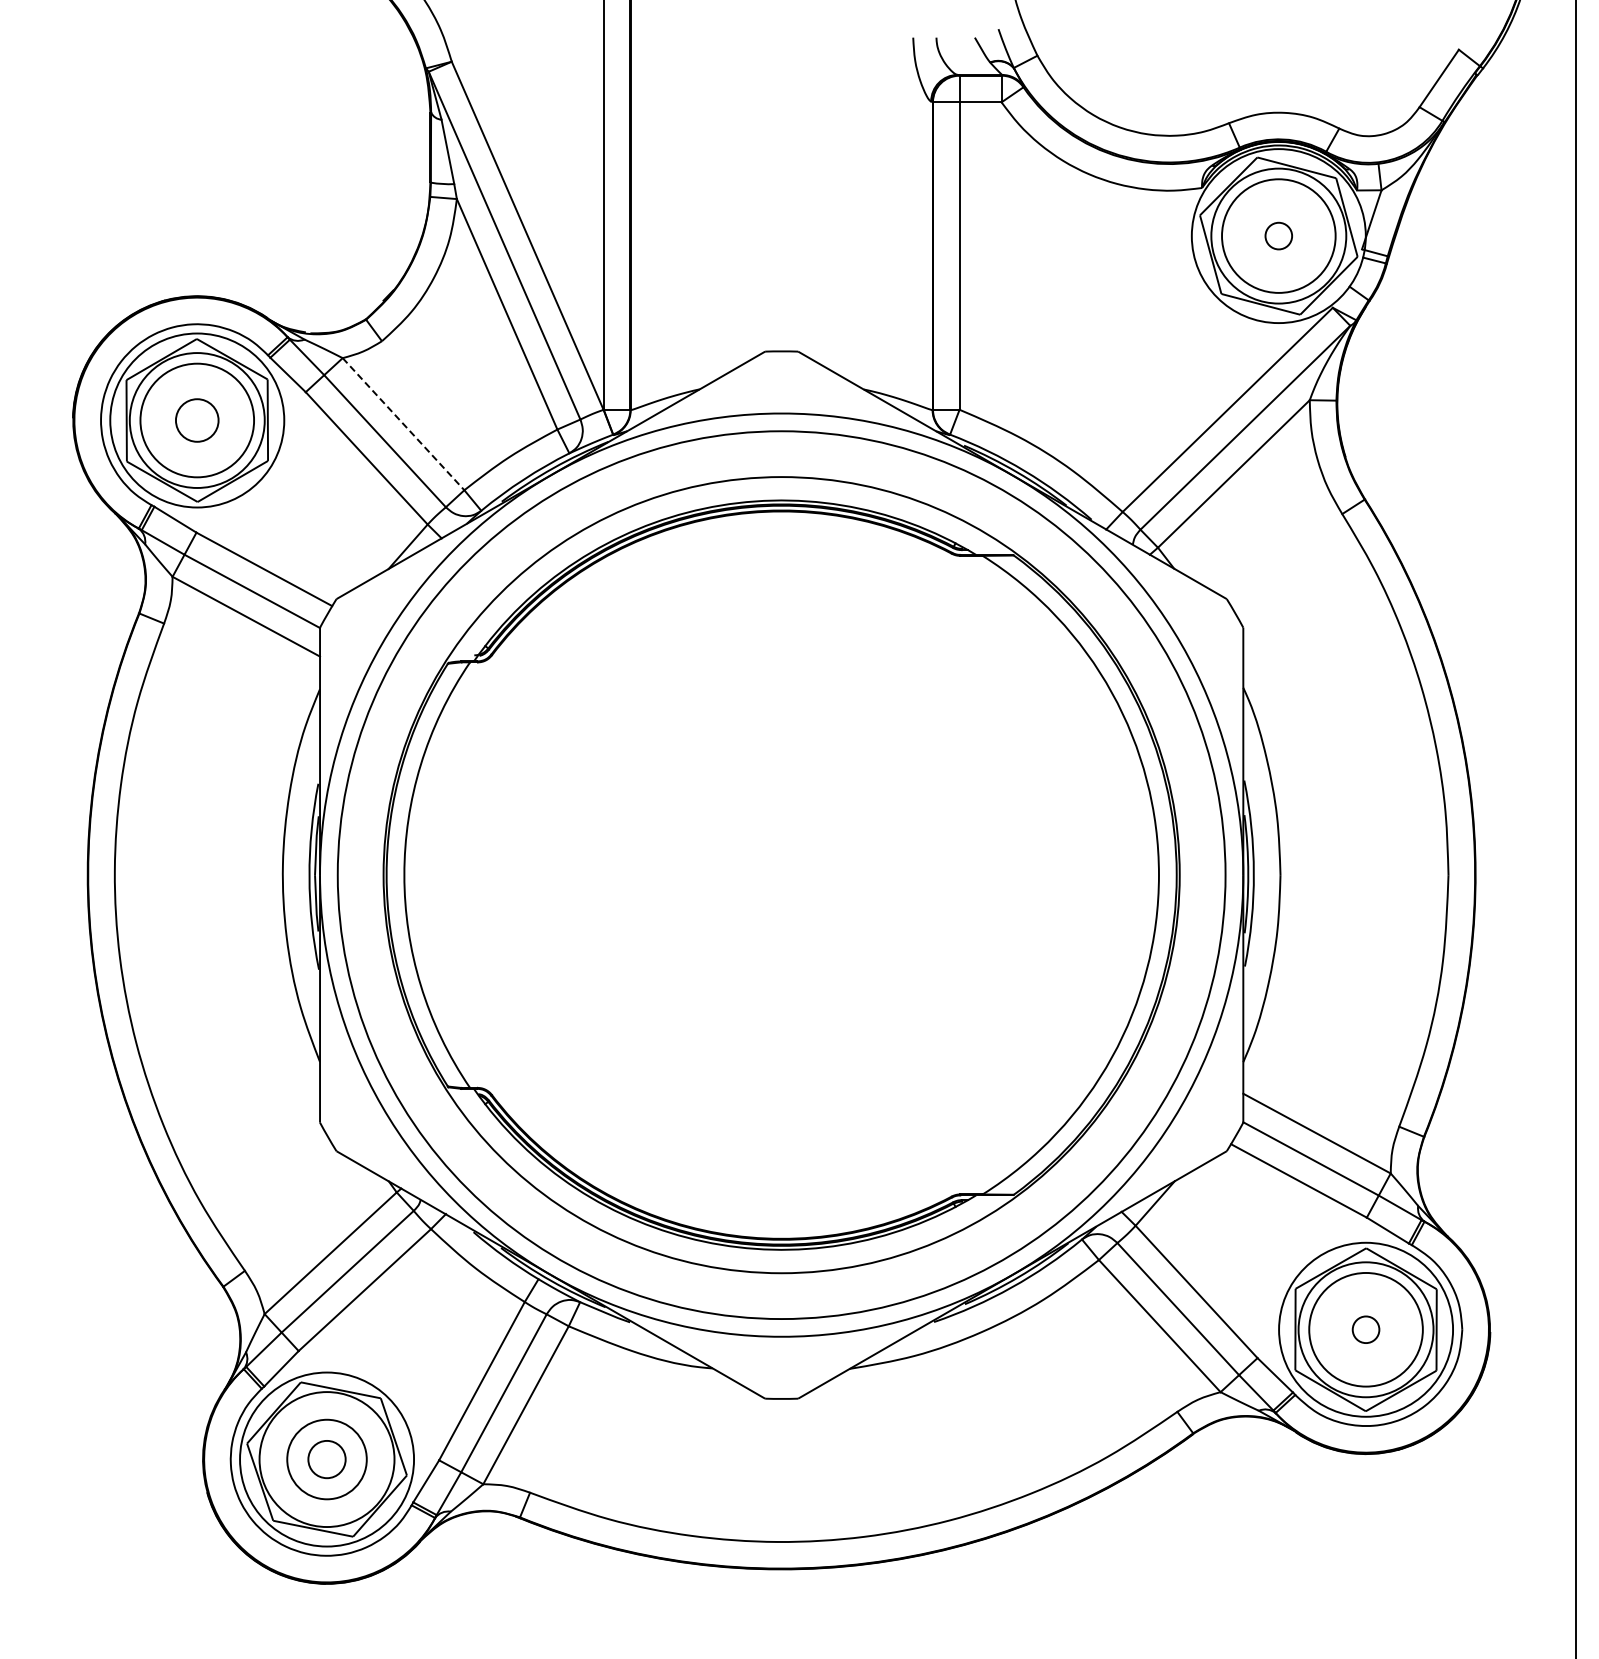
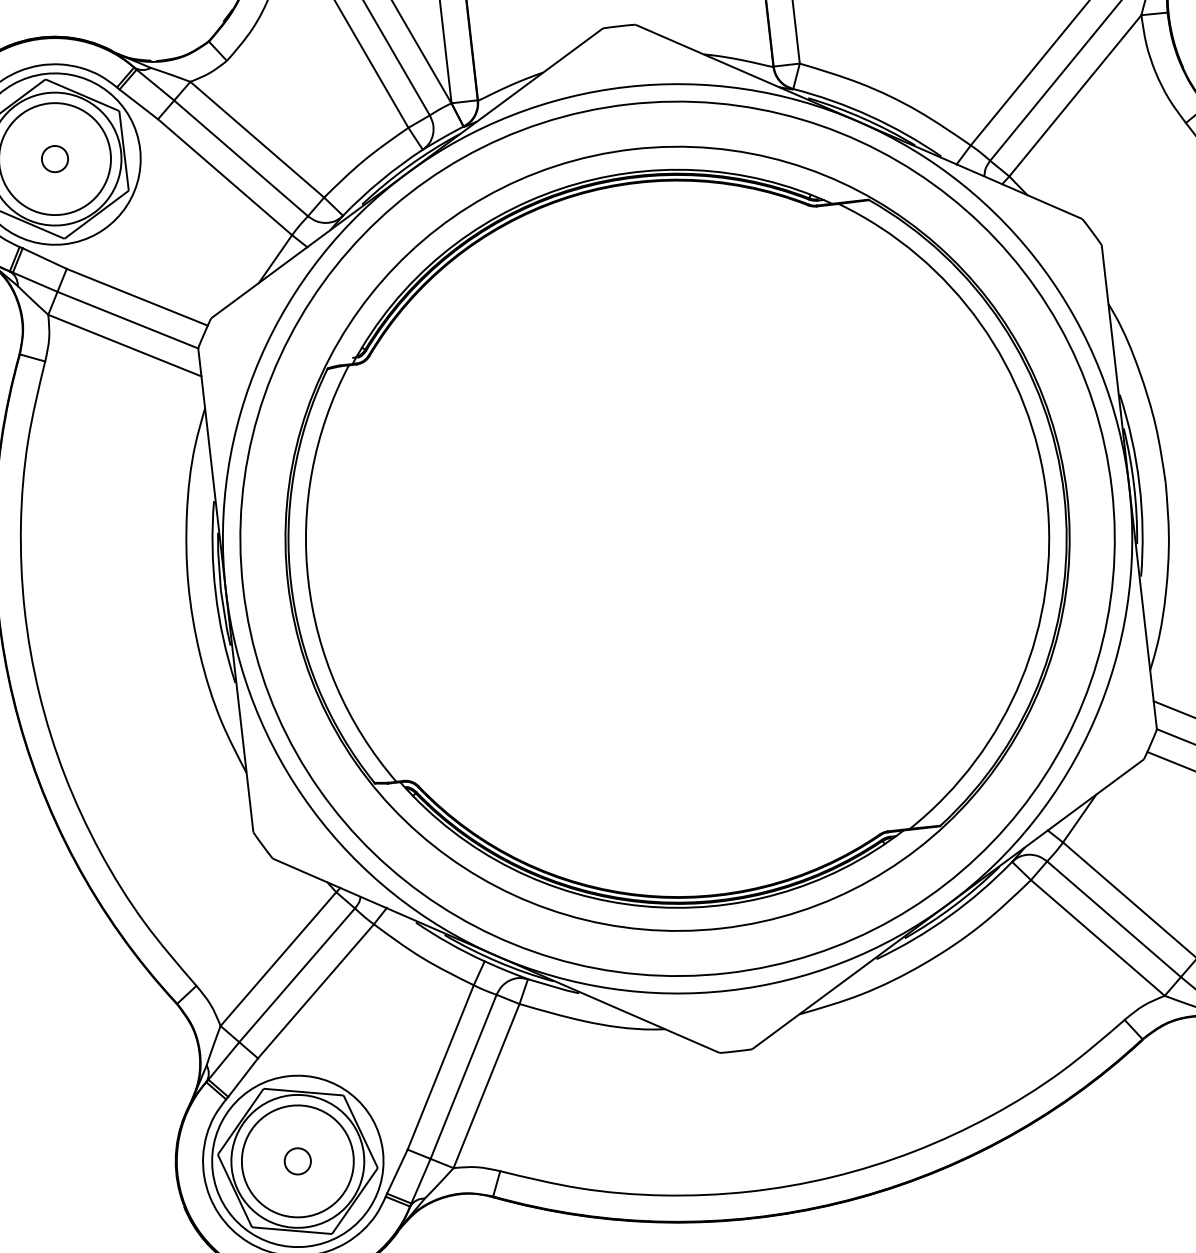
circle: (196, 420) -> (54, 159), size x0.62
line: (403, 424) -> (257, 140), dashed -> solid
circle: (326, 1459) -> (297, 1161), size x0.71
circle: (326, 1459) -> (297, 1161), size x1.43

